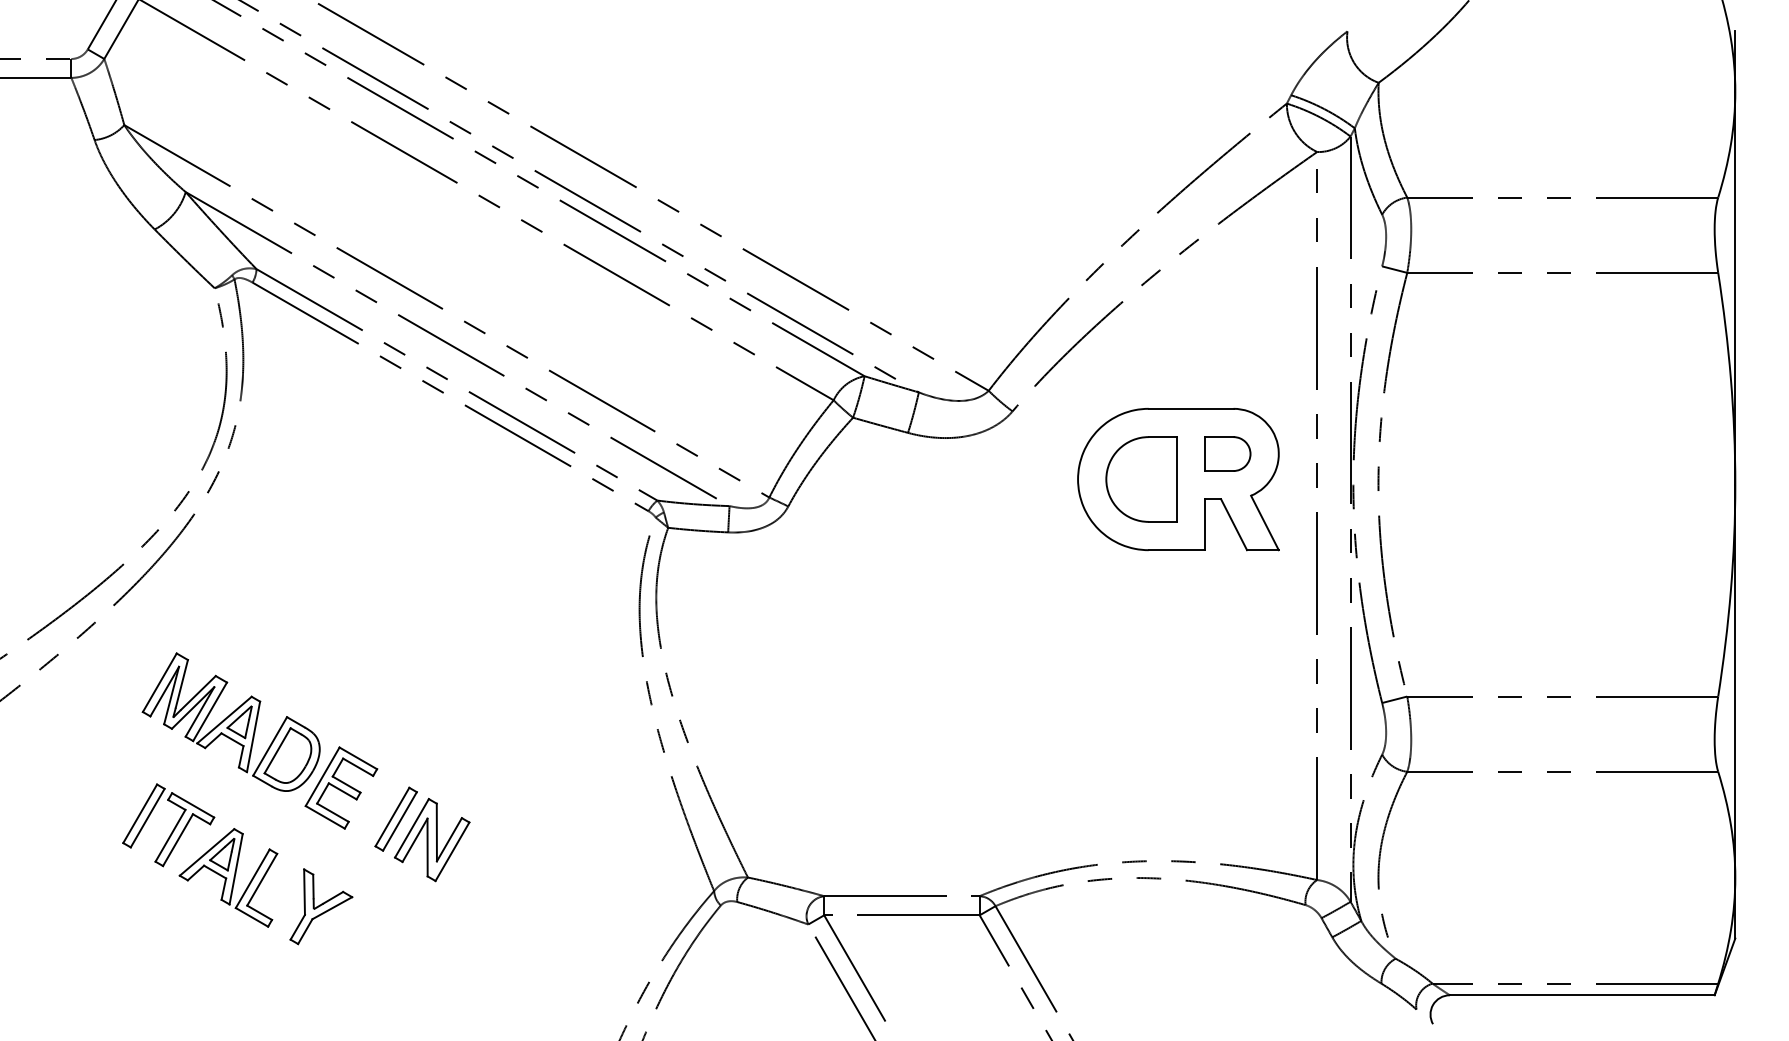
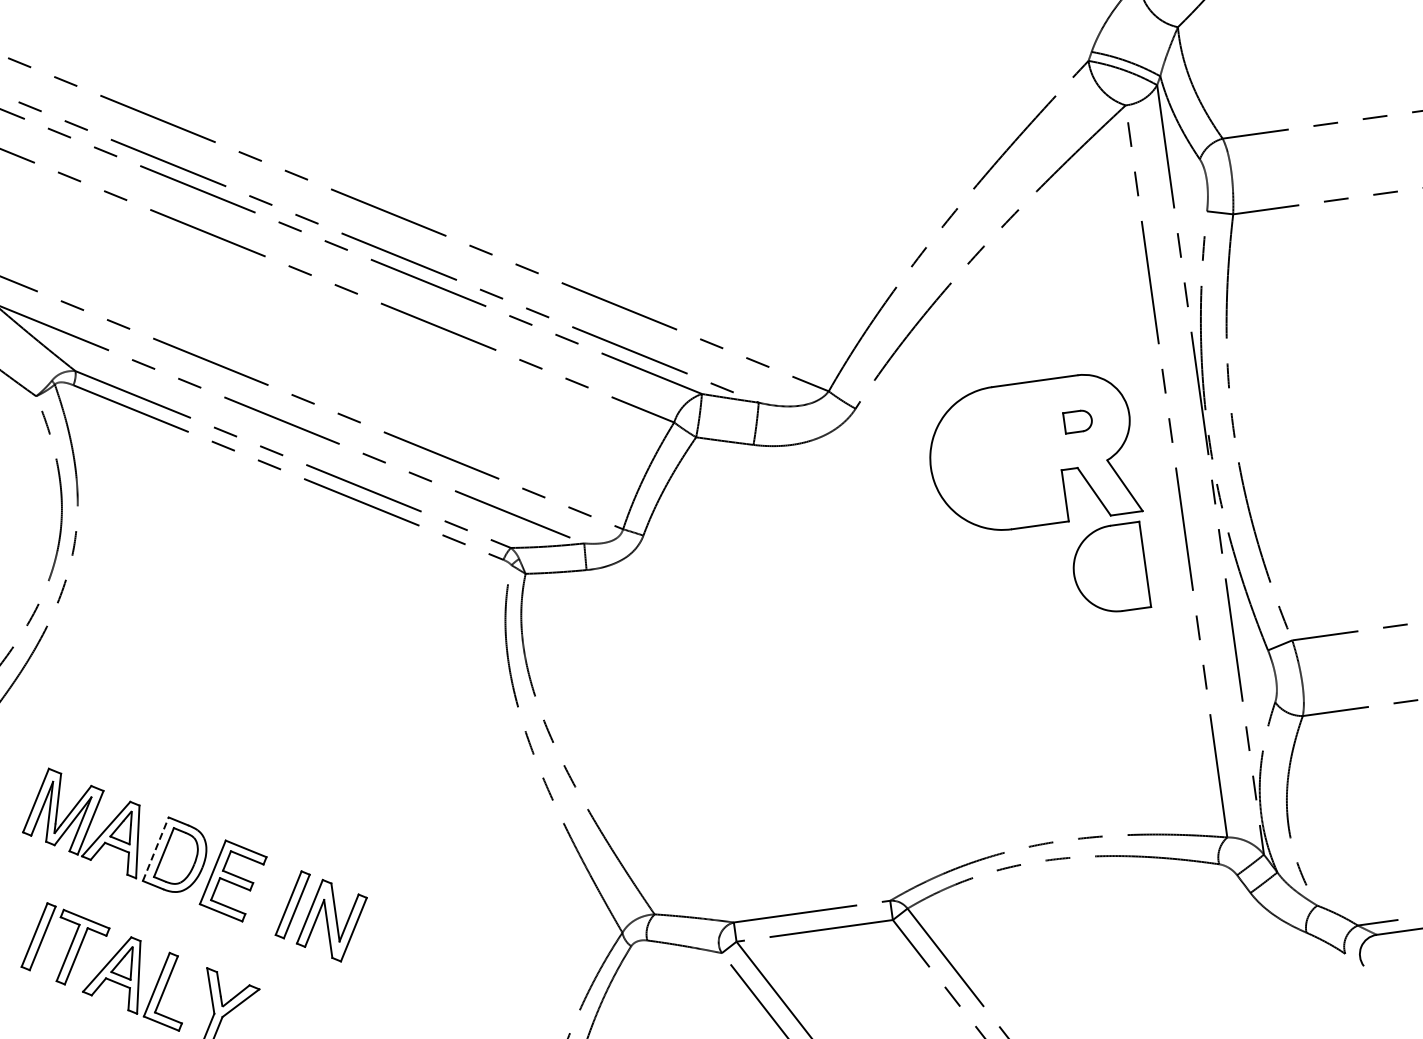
part: (1227, 453) -> (1077, 421), size x0.6
part: (1141, 479) -> (1109, 569), moved
line: (270, 746) -> (156, 849), solid -> dashed

